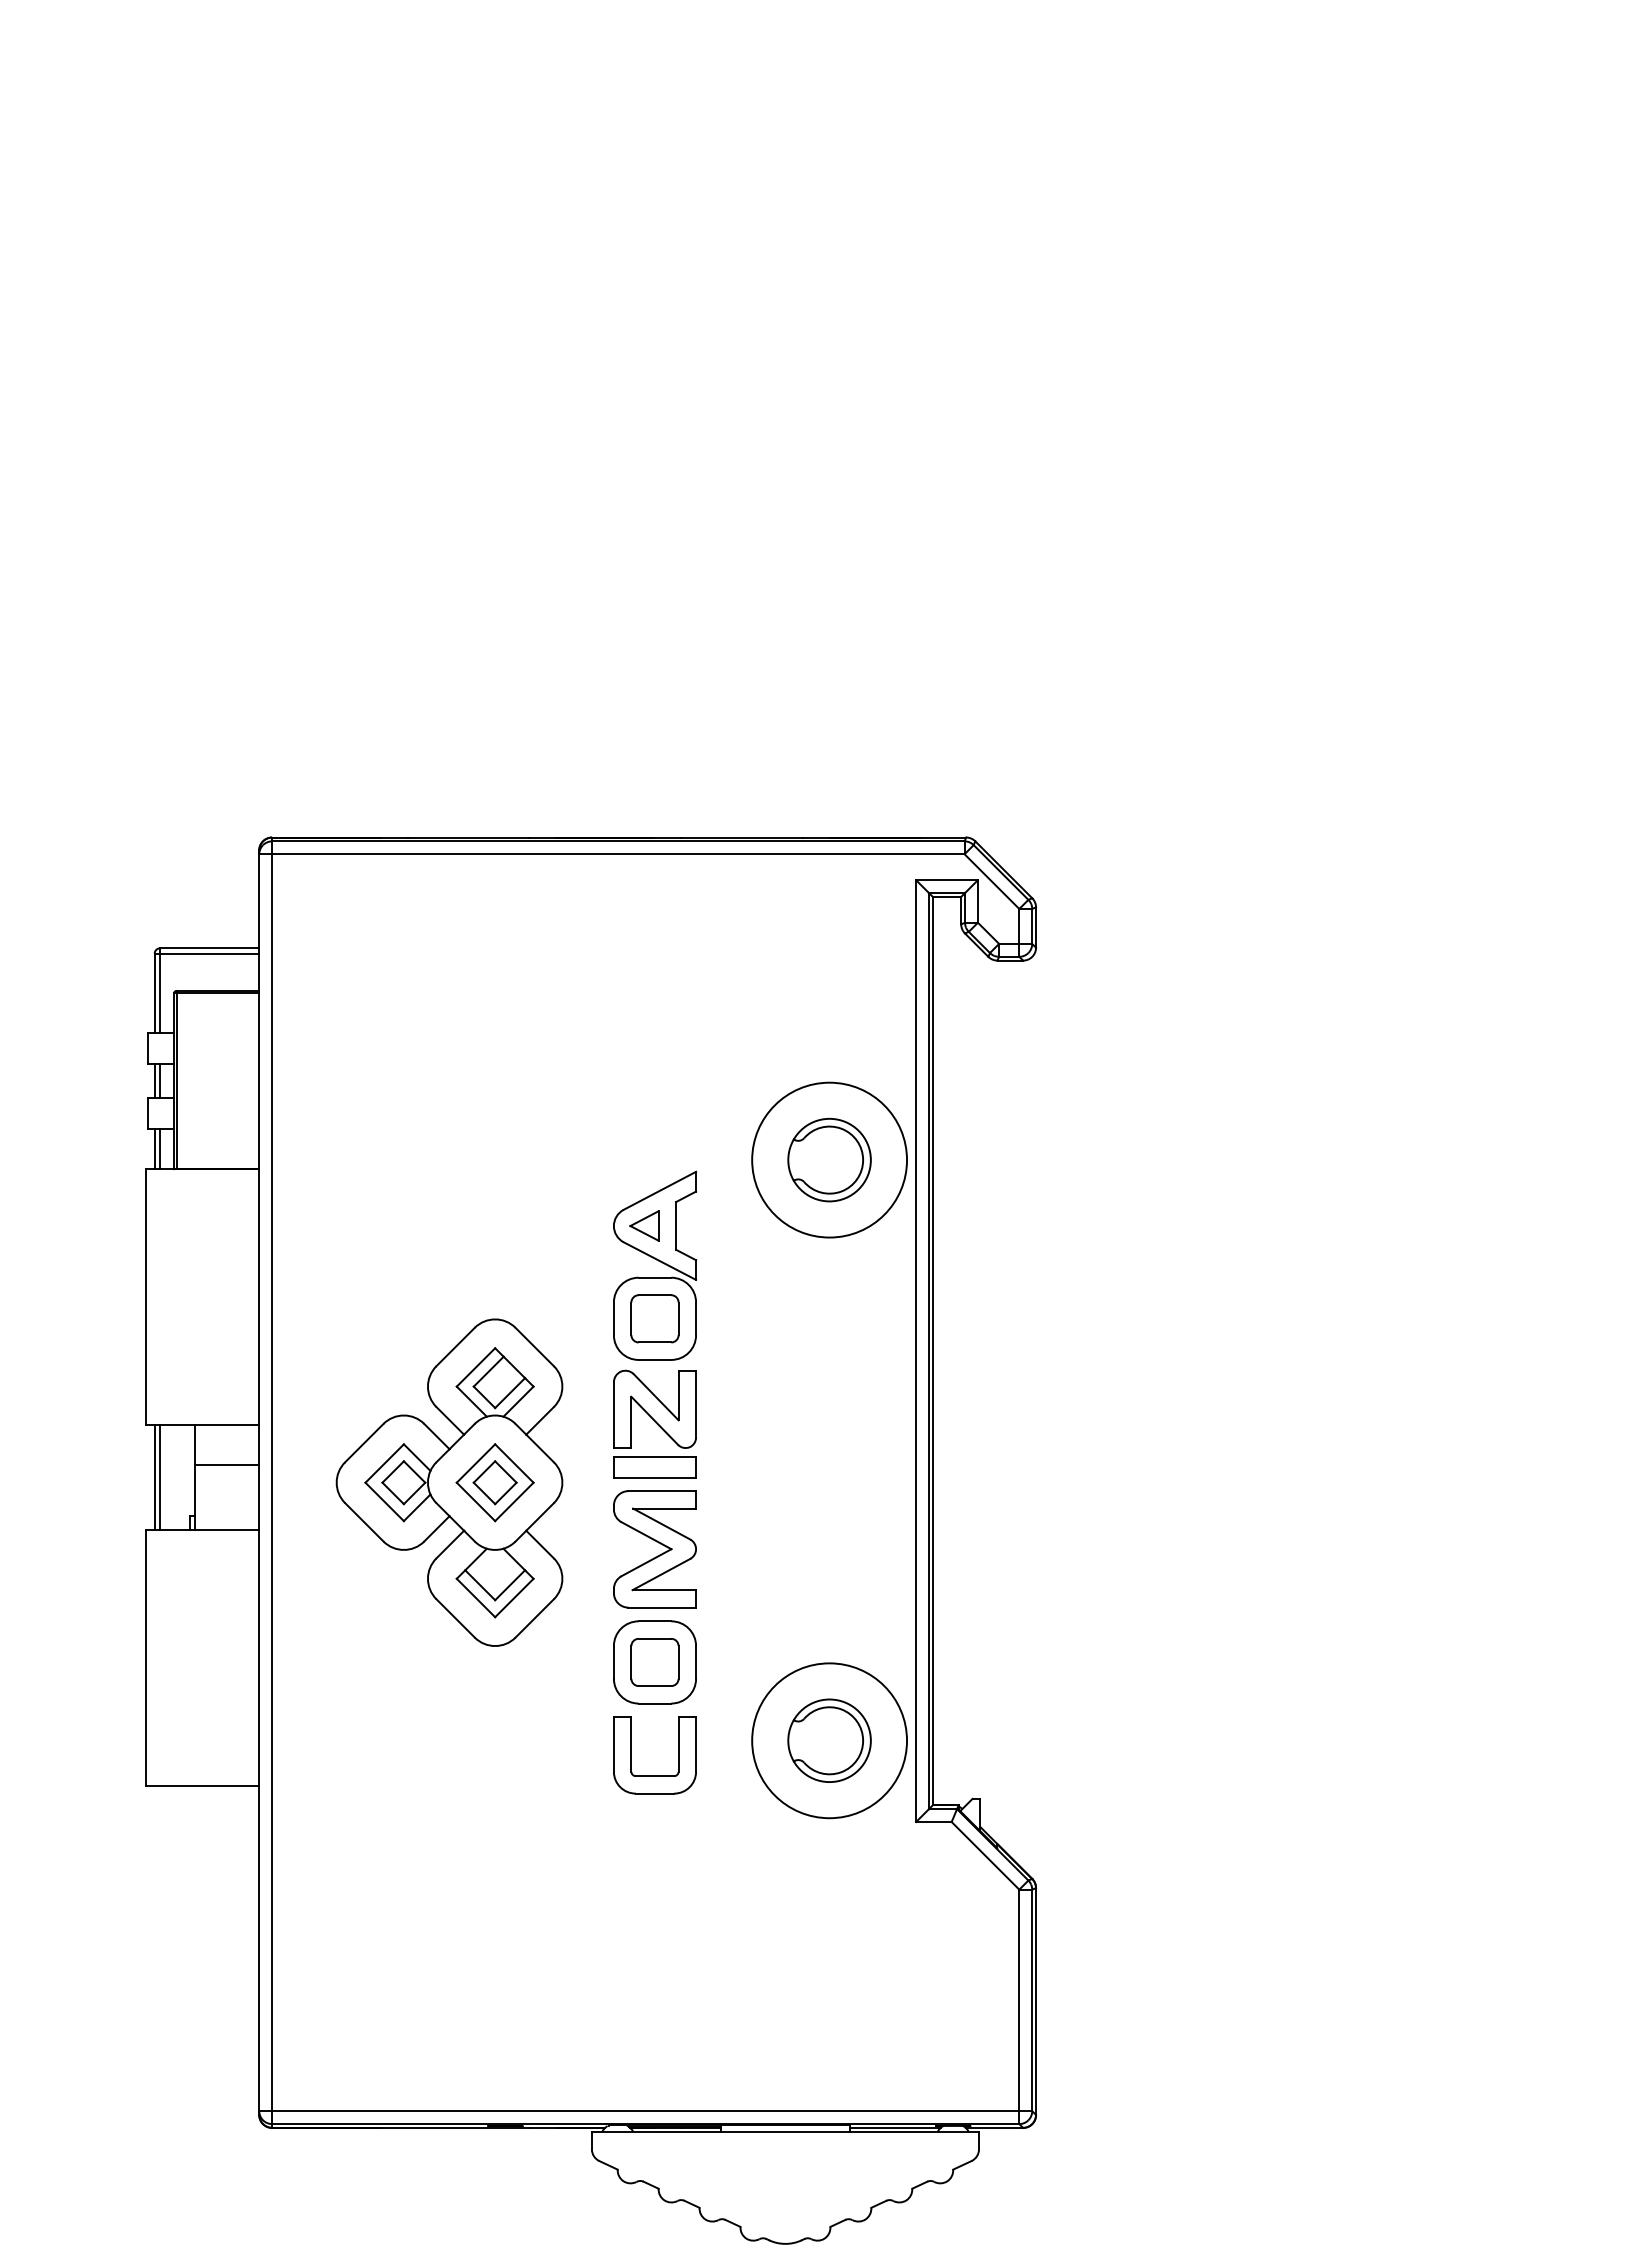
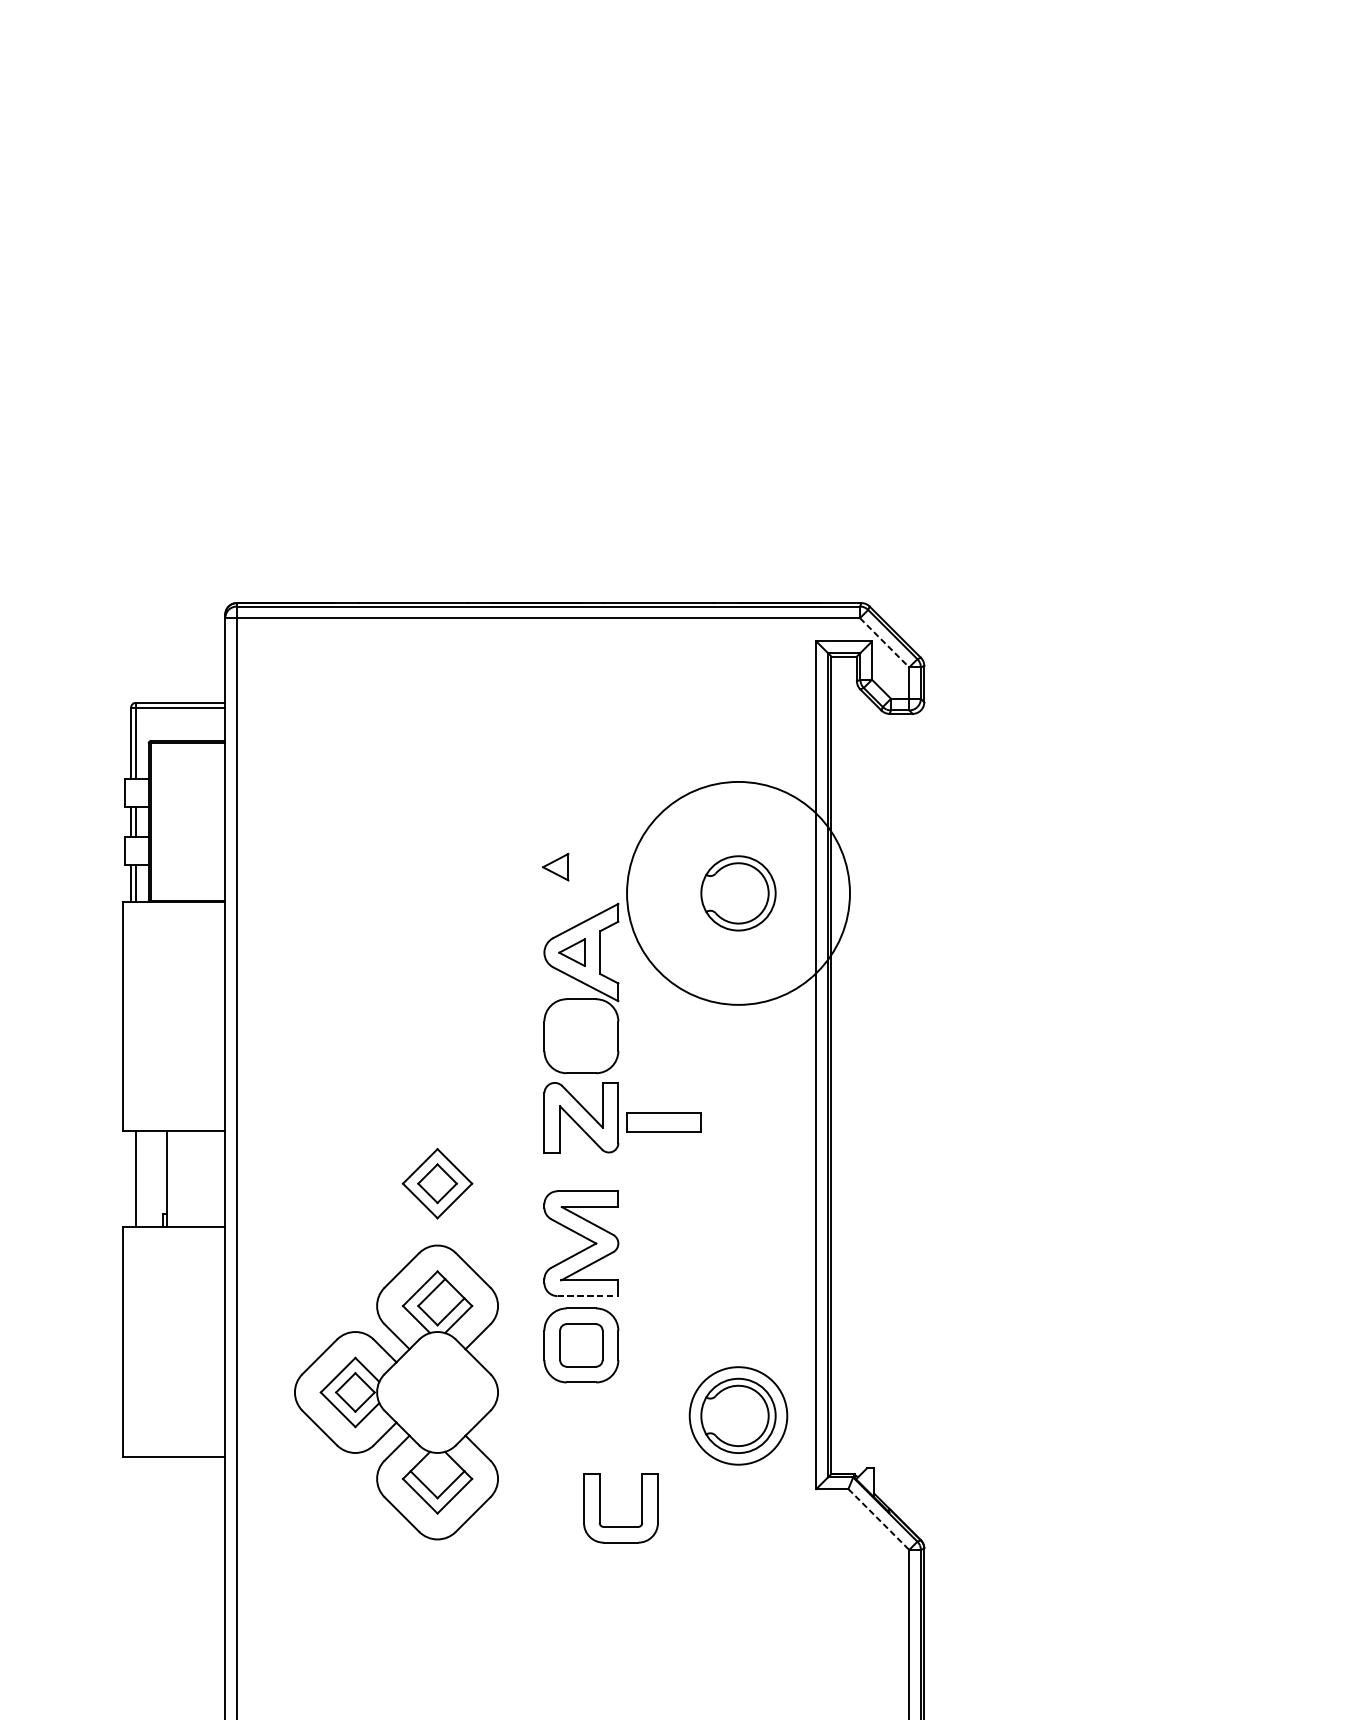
line: (991, 881) -> (884, 642), solid -> dashed
part: (626, 1130) -> (555, 866), added
circle: (829, 1159) -> (738, 892), size x1.6
part: (654, 1318) -> (580, 1035), removed
line: (226, 1464) -> (195, 1167), removed
part: (654, 1467) -> (663, 1122), moved
line: (154, 1477) -> (130, 1179), removed
part: (449, 1482) -> (396, 1392), moved
line: (662, 1607) -> (588, 1296), solid -> dashed
circle: (829, 1740) -> (738, 1415), size x0.7
part: (654, 1775) -> (620, 1526), moved
line: (985, 1855) -> (878, 1519), solid -> dashed

